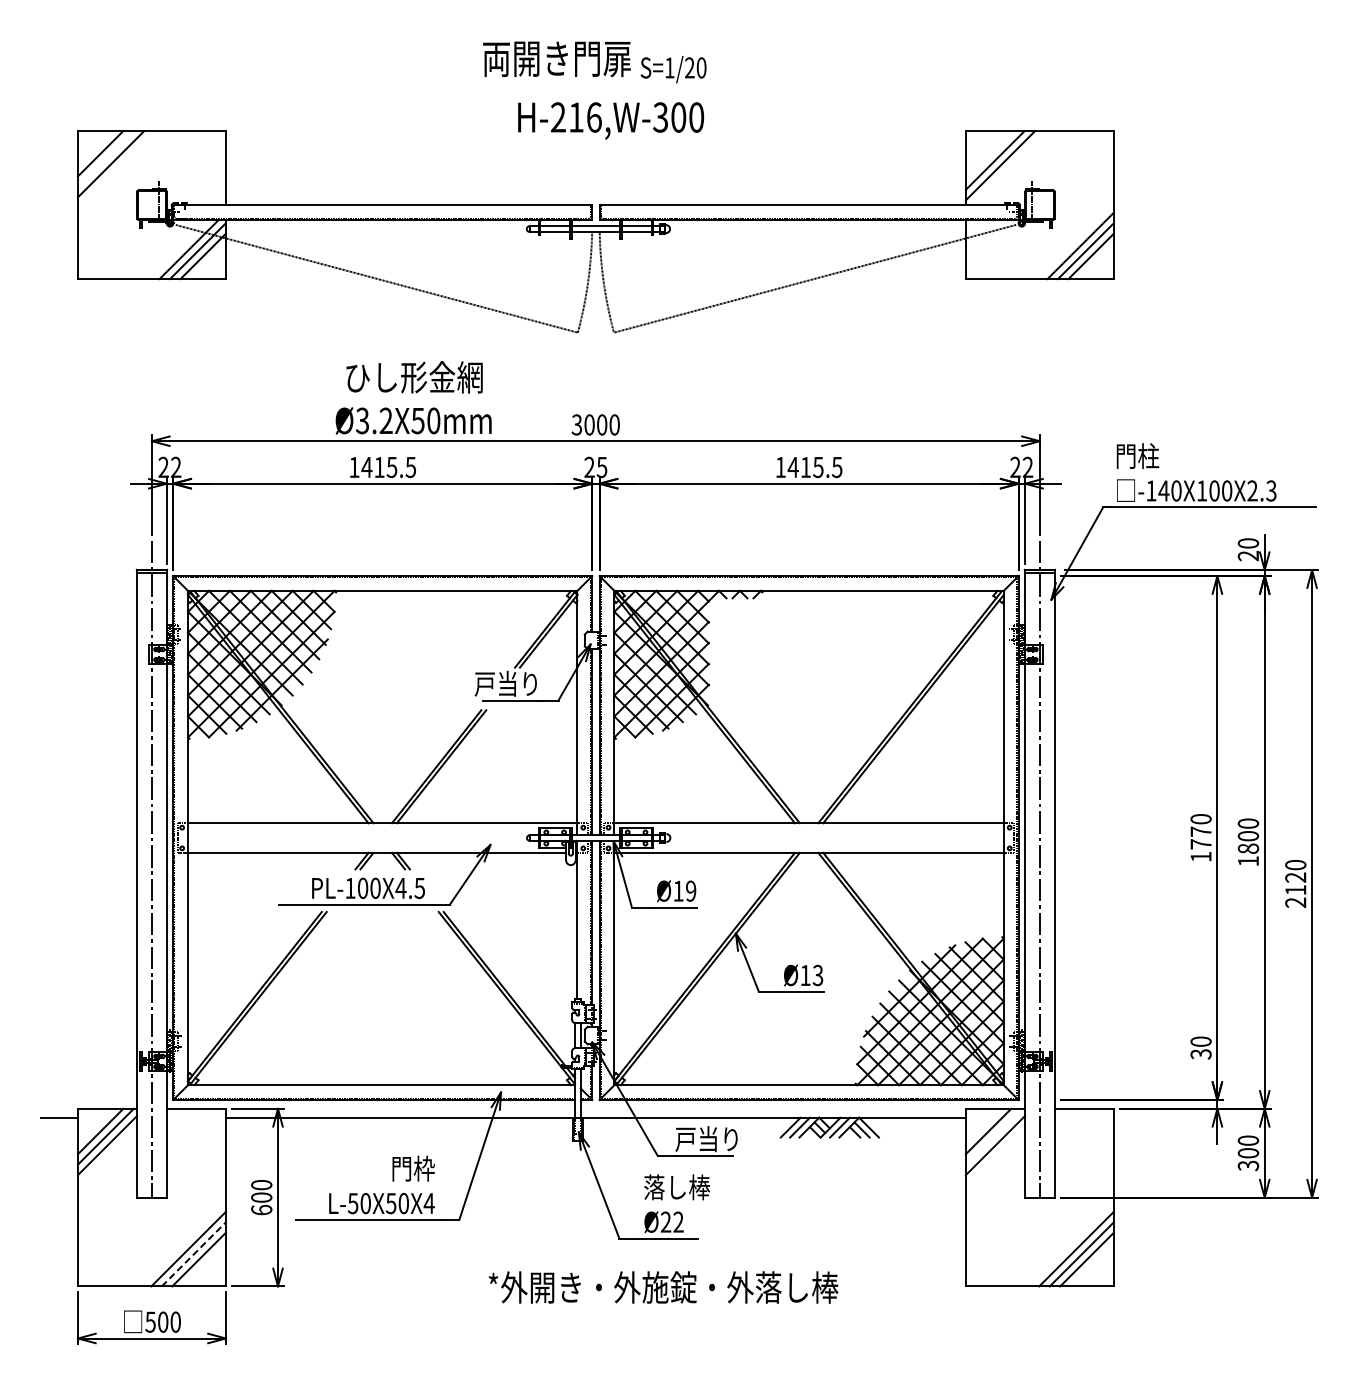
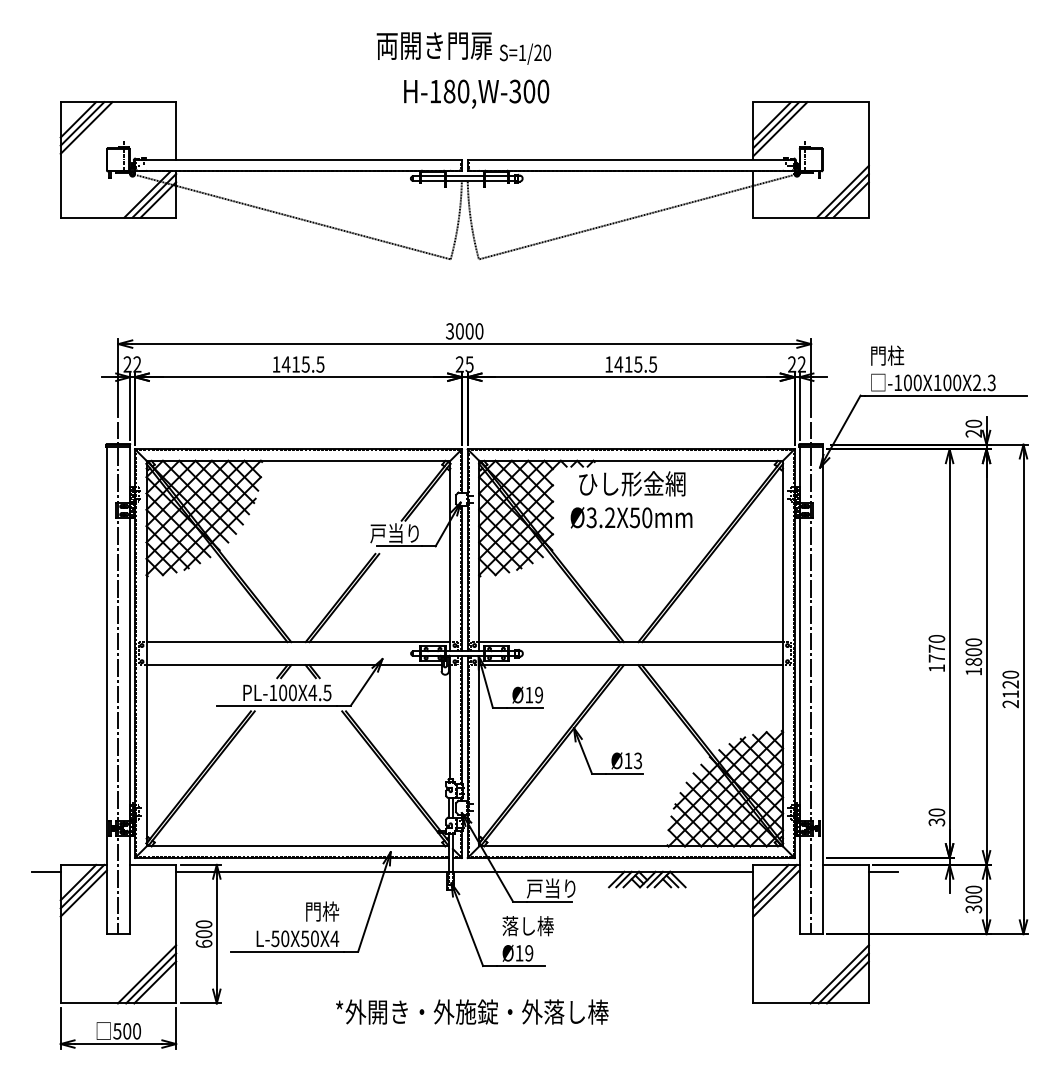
text: (576, 117) -> (449, 91), H-216,W-300 -> H-180,W-300
line: (989, 155) -> (771, 121), added
line: (105, 158) -> (82, 123), added
text: (413, 397) -> (631, 499), moved
text: (1163, 490) -> (907, 382), -140X100X2.3 -> -100X100X2.3
line: (1131, 1117) -> (882, 871), added
line: (993, 1136) -> (774, 886), added
text: (671, 1221) -> (523, 952), Ø22 -> Ø19
line: (194, 1254) -> (151, 978), dashed -> solid
text: (663, 1287) -> (472, 1012), moved

